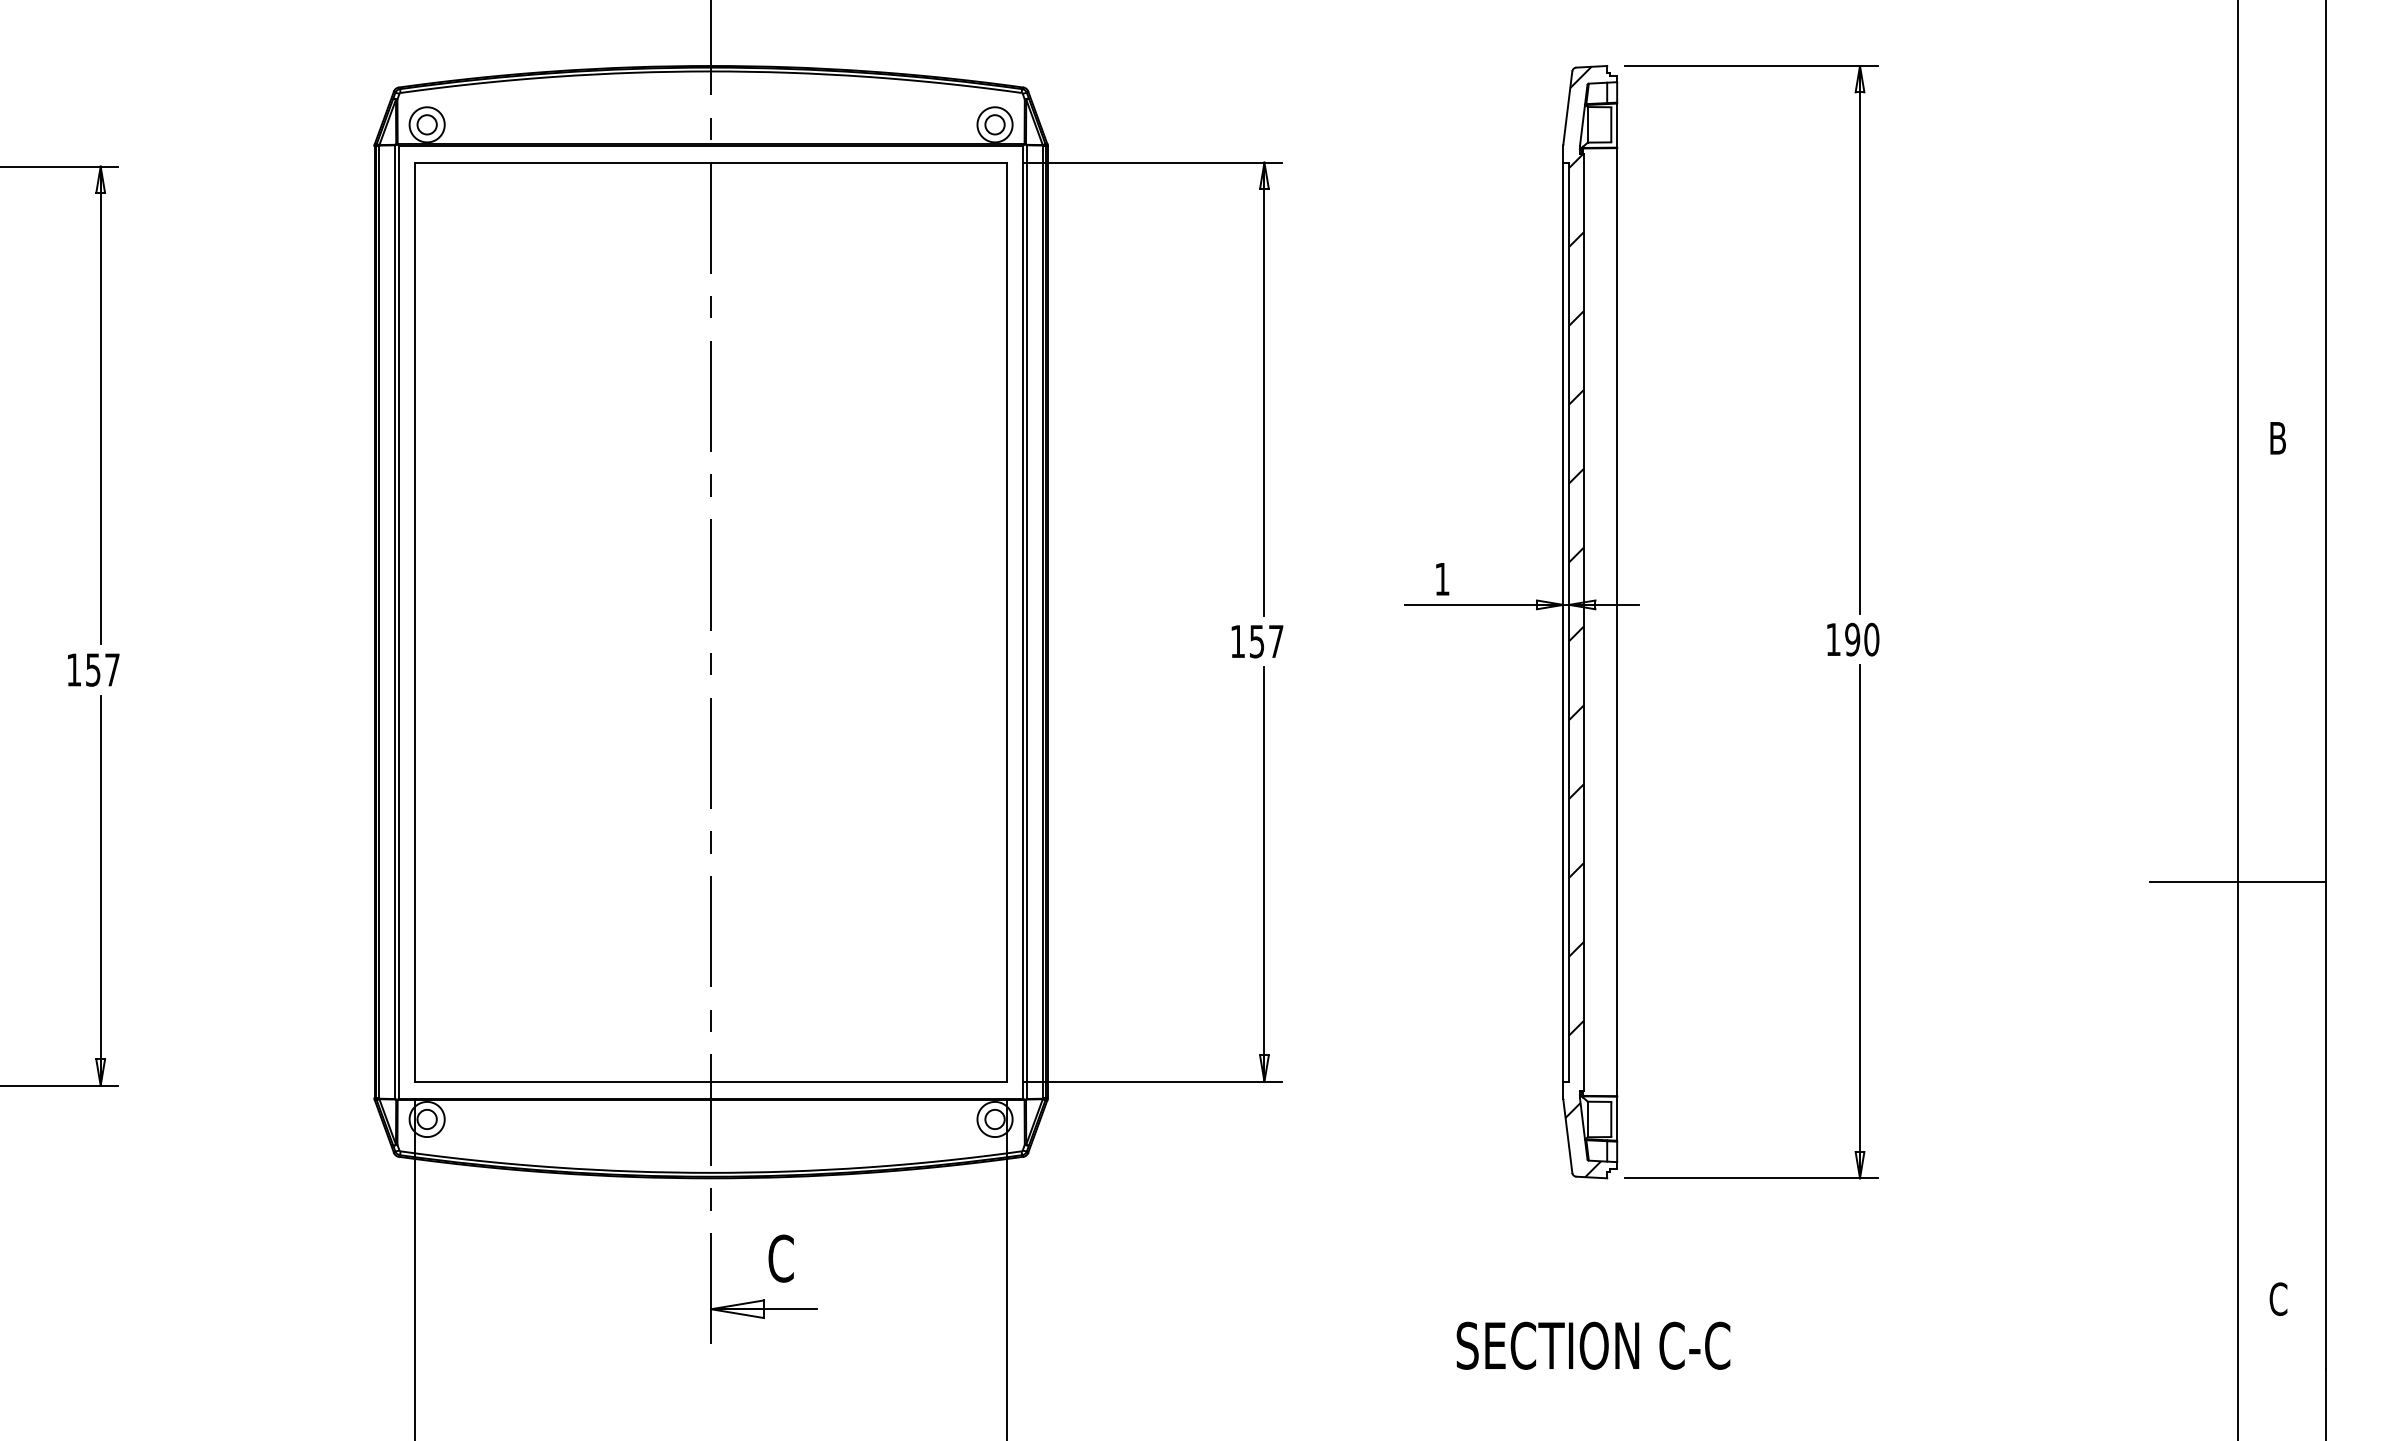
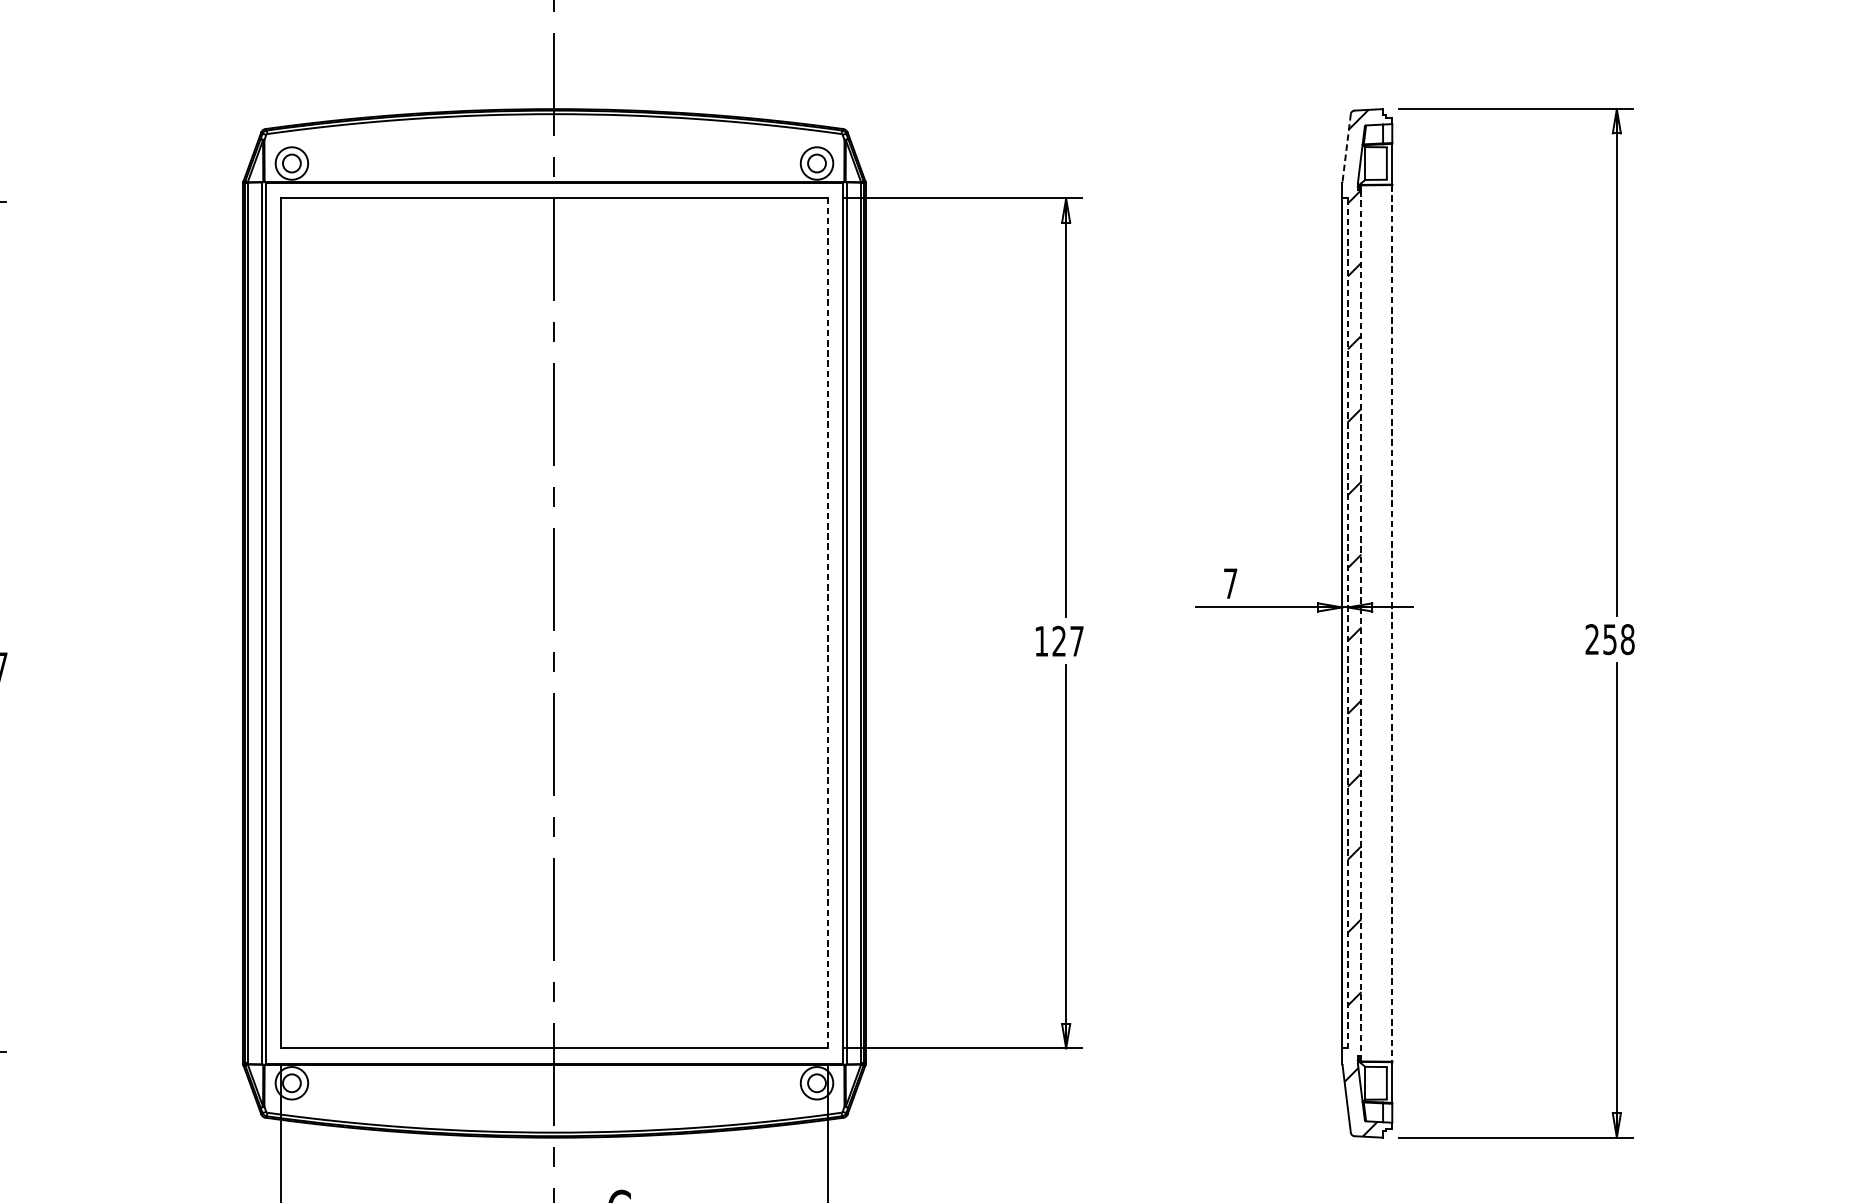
line: (1567, 107) -> (1346, 147), solid -> dashed
text: (1442, 579) -> (1230, 583), 1 -> 7
line: (1006, 622) -> (827, 623), solid -> dashed
line: (1569, 622) -> (1348, 623), solid -> dashed
line: (1583, 622) -> (1361, 623), solid -> dashed
line: (1617, 622) -> (1392, 623), solid -> dashed
text: (1852, 639) -> (1609, 639), 190 -> 258
text: (1256, 641) -> (1058, 641), 157 -> 127

